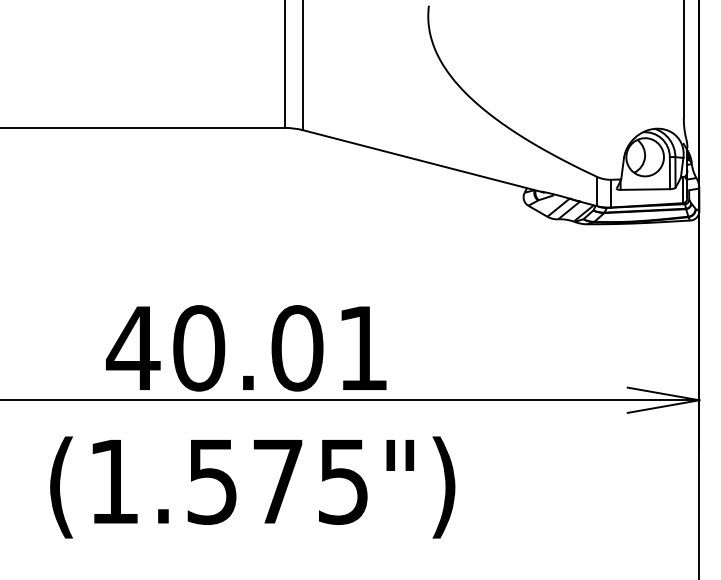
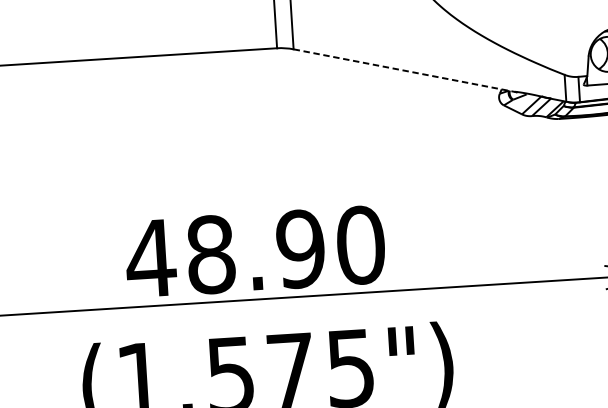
line: (424, 161) -> (406, 70), solid -> dashed
text: (281, 348) -> (286, 250), 40.01 -> 48.90

